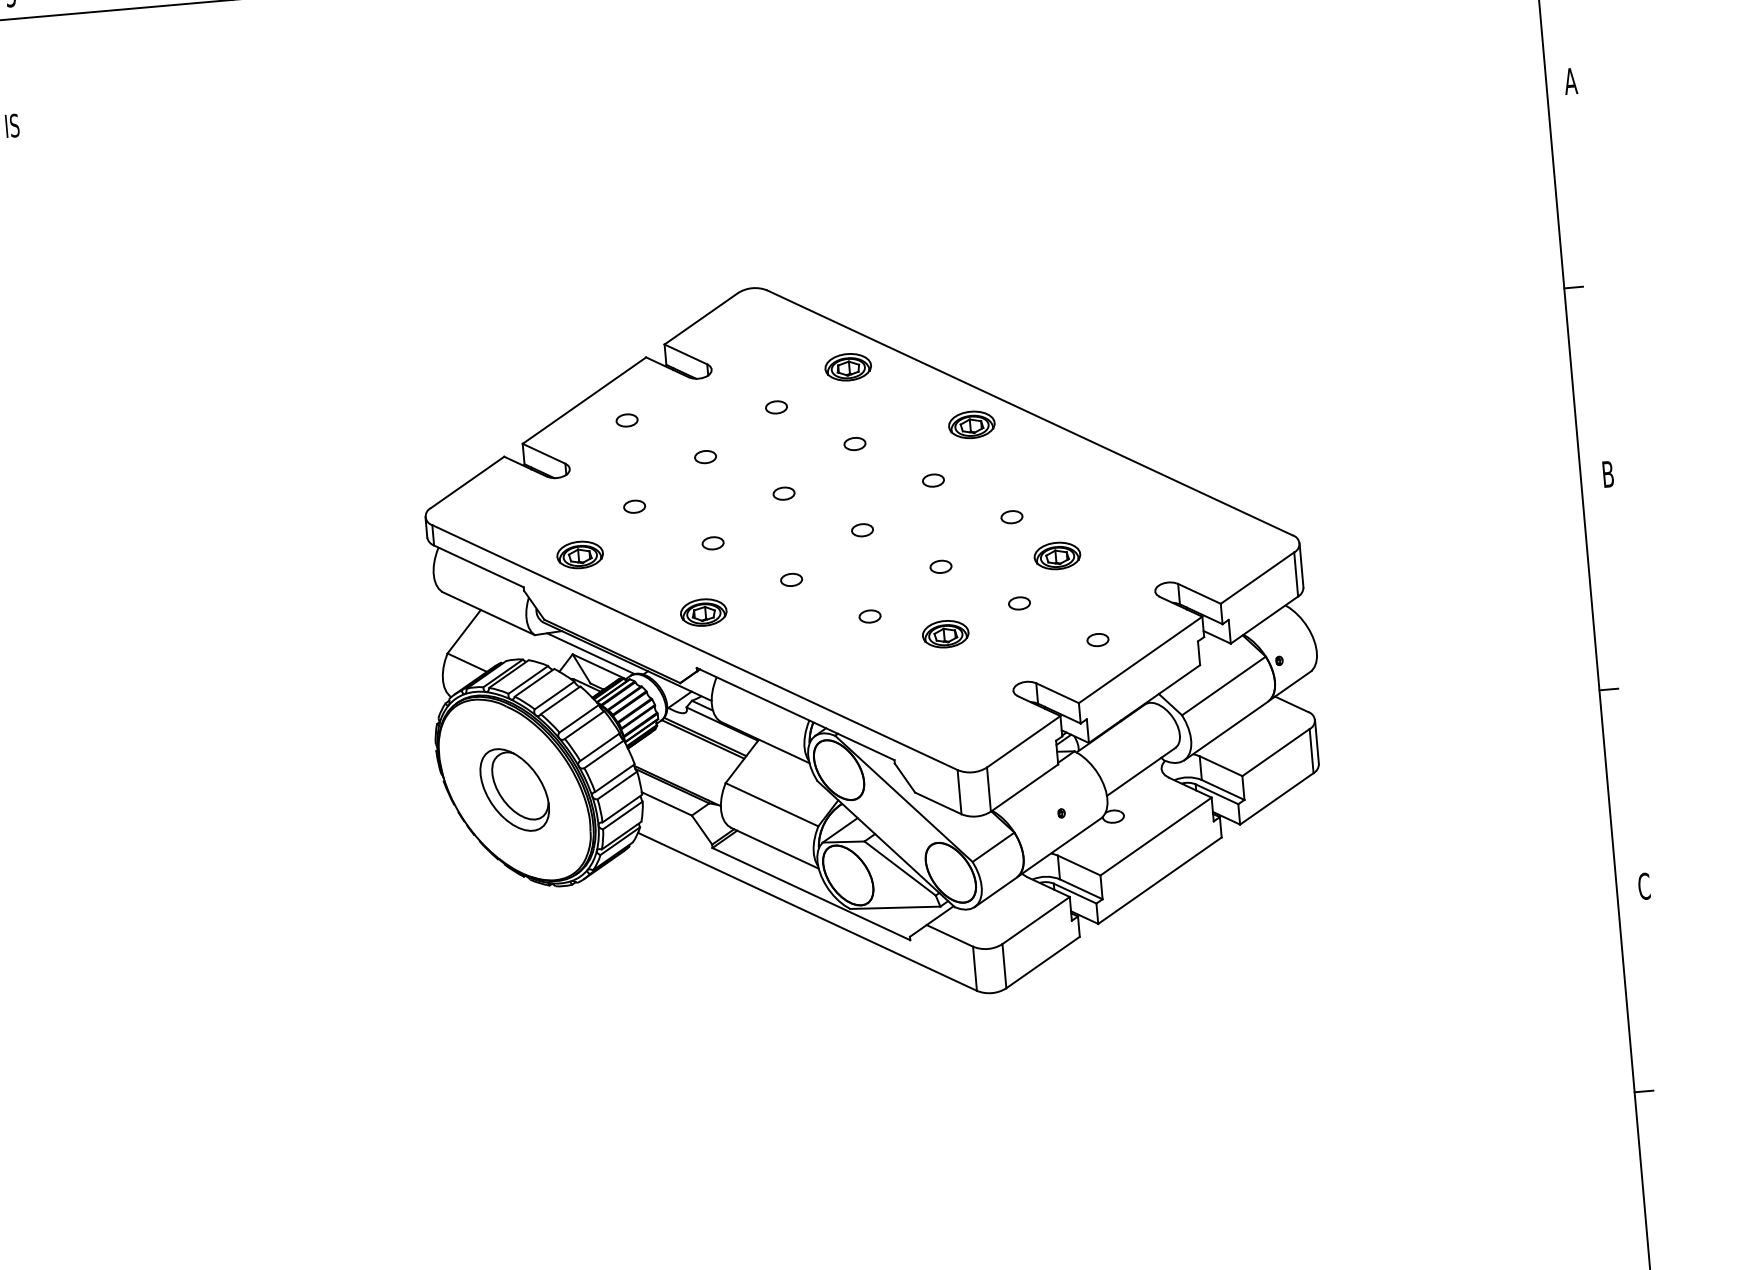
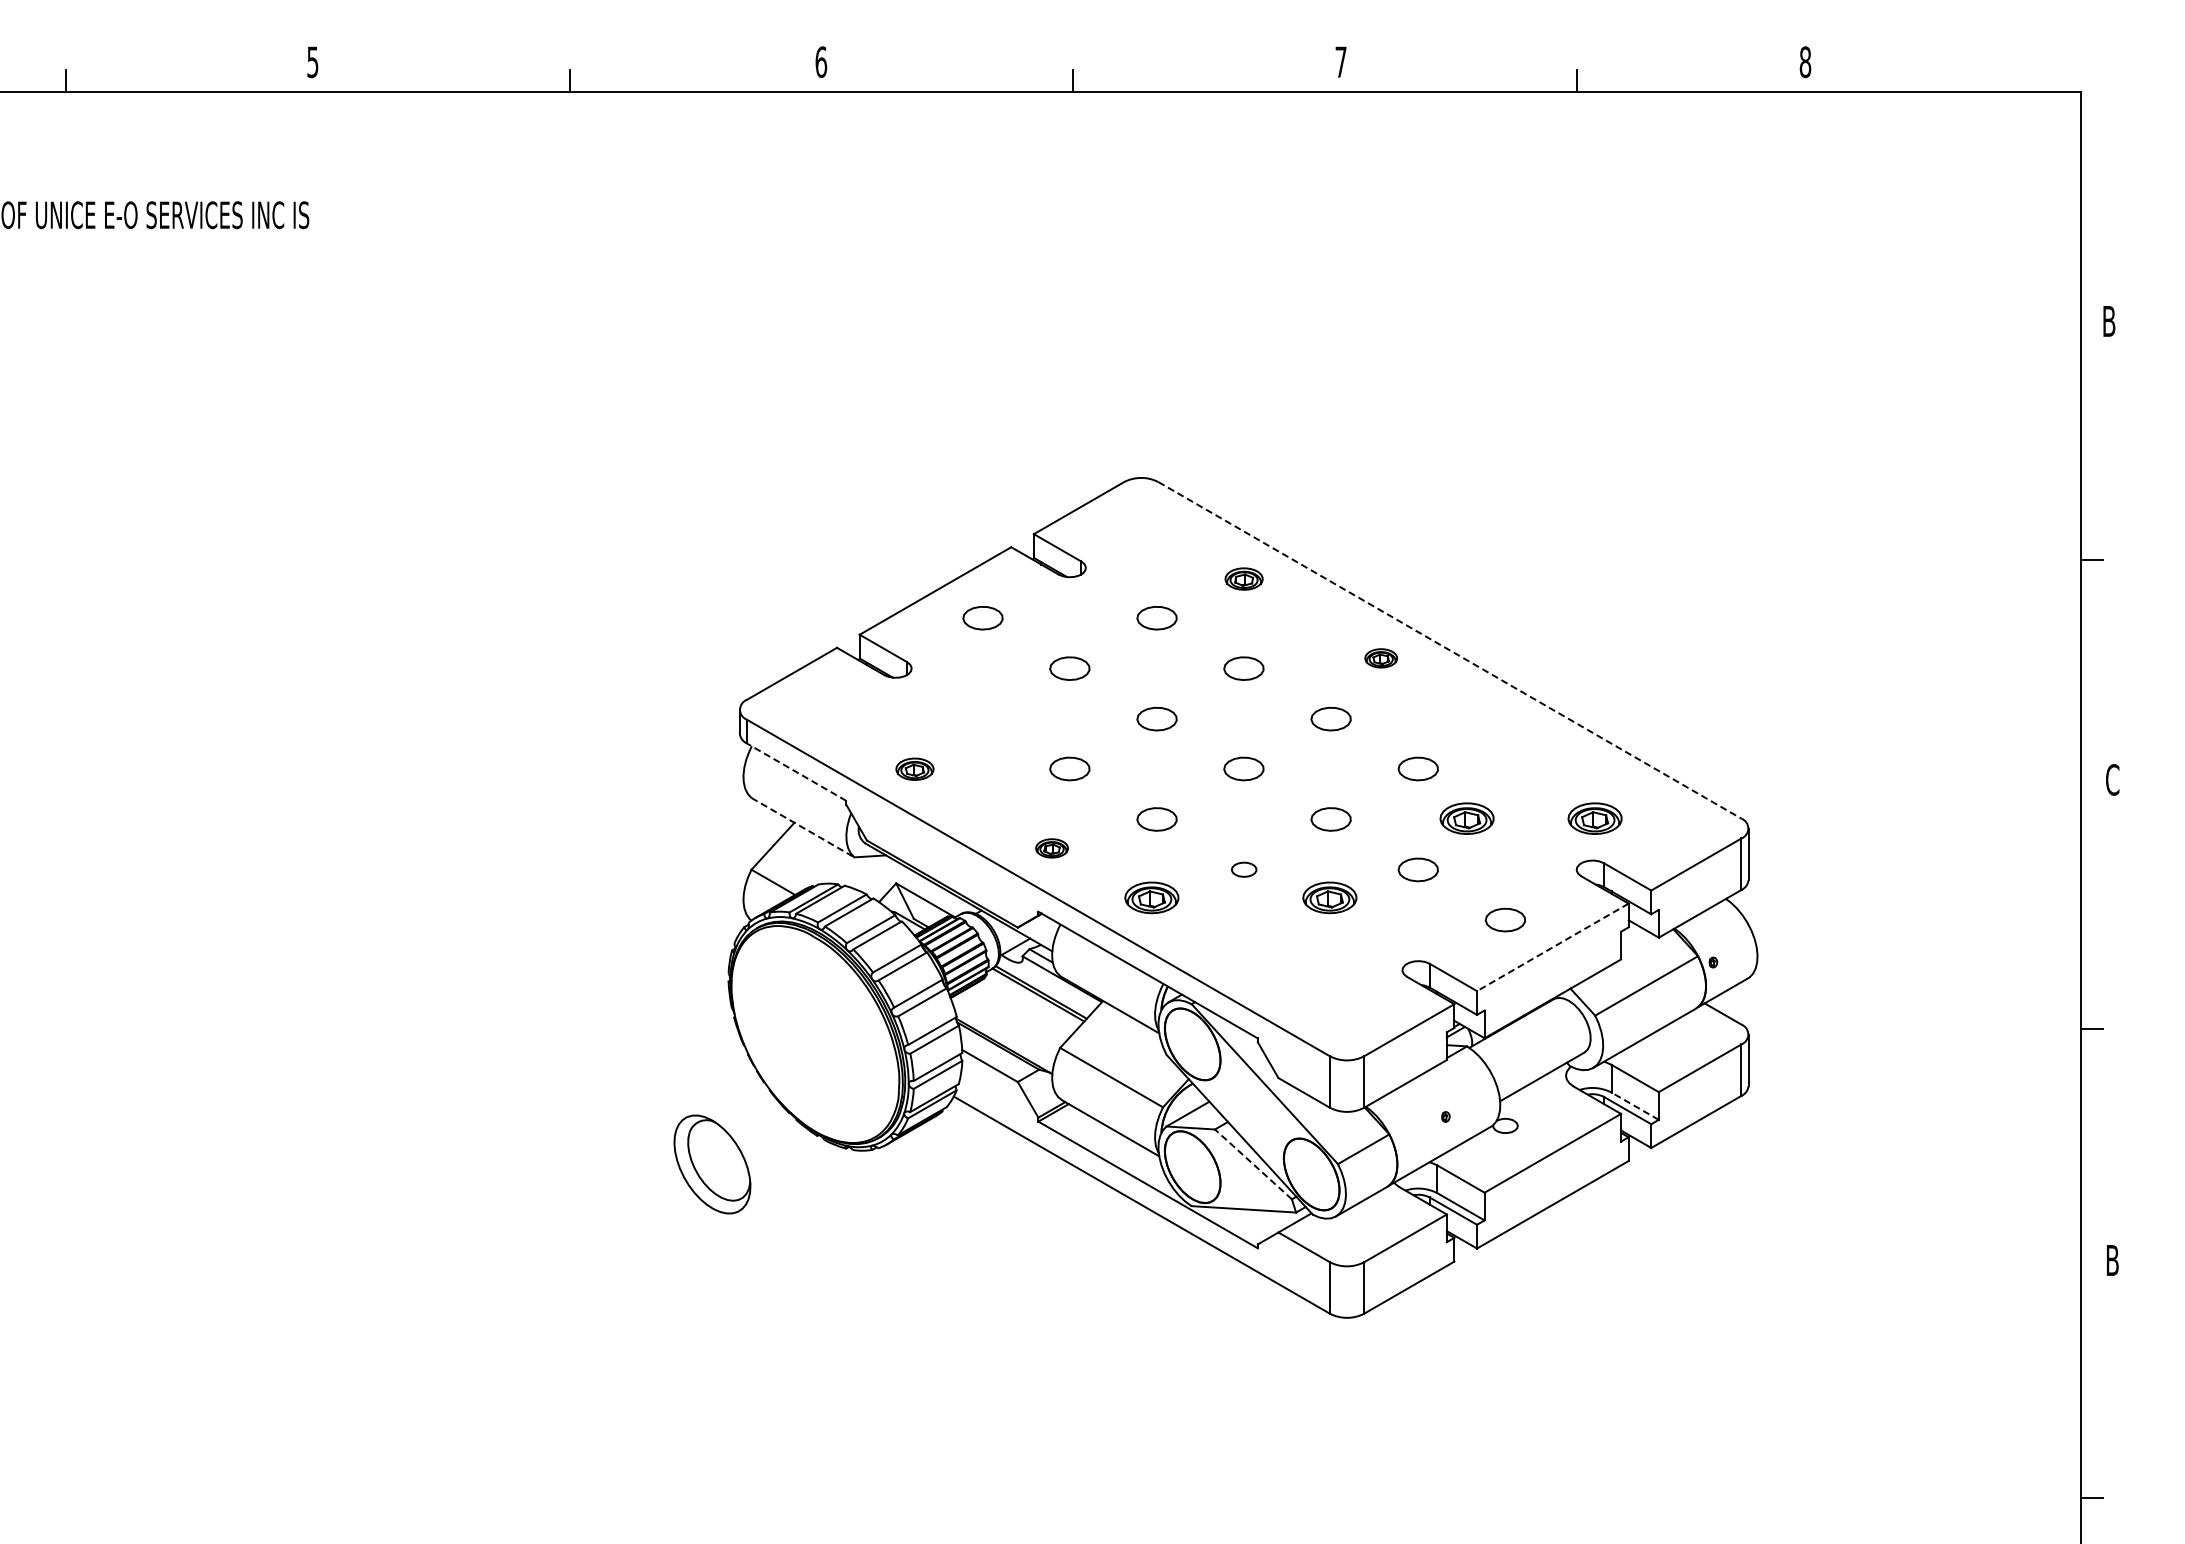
text: (1570, 81) -> (2108, 321), A -> B
part: (847, 366) -> (1243, 578), size x0.7
part: (776, 407) -> (1156, 618), size x1.6
line: (1029, 413) -> (1449, 650), solid -> dashed
part: (626, 420) -> (982, 618), size x1.6
part: (971, 425) -> (1380, 658), size x0.6
part: (855, 443) -> (1244, 668), size x1.6
part: (705, 457) -> (1069, 668), size x1.6
text: (1608, 473) -> (2112, 779), B -> C
part: (933, 480) -> (1331, 718), size x1.6
part: (783, 493) -> (1156, 718), size x1.6
part: (634, 506) -> (982, 718), removed
part: (1012, 517) -> (1418, 769), size x1.6
part: (862, 530) -> (1244, 769), size x1.6
part: (712, 543) -> (1069, 769), size x1.6
part: (1166, 546) -> (1594, 818), added
part: (579, 555) -> (914, 769), size x0.7
line: (478, 565) -> (796, 771), solid -> dashed
part: (941, 566) -> (1331, 819), size x1.6
part: (791, 580) -> (1156, 819), size x1.6
part: (1019, 603) -> (1418, 869), size x1.6
part: (703, 612) -> (1051, 848), size x0.6
line: (488, 613) -> (803, 827), solid -> dashed
part: (1097, 639) -> (1505, 919), size x1.6
part: (792, 647) -> (1151, 897), added
line: (590, 653) -> (916, 884), removed
line: (1140, 660) -> (1552, 947), solid -> dashed
part: (514, 789) -> (712, 1164), moved
line: (1222, 789) -> (1634, 1105), solid -> dashed
line: (900, 868) -> (1253, 1164), solid -> dashed
text: (1644, 886) -> (2112, 1260), C -> B

